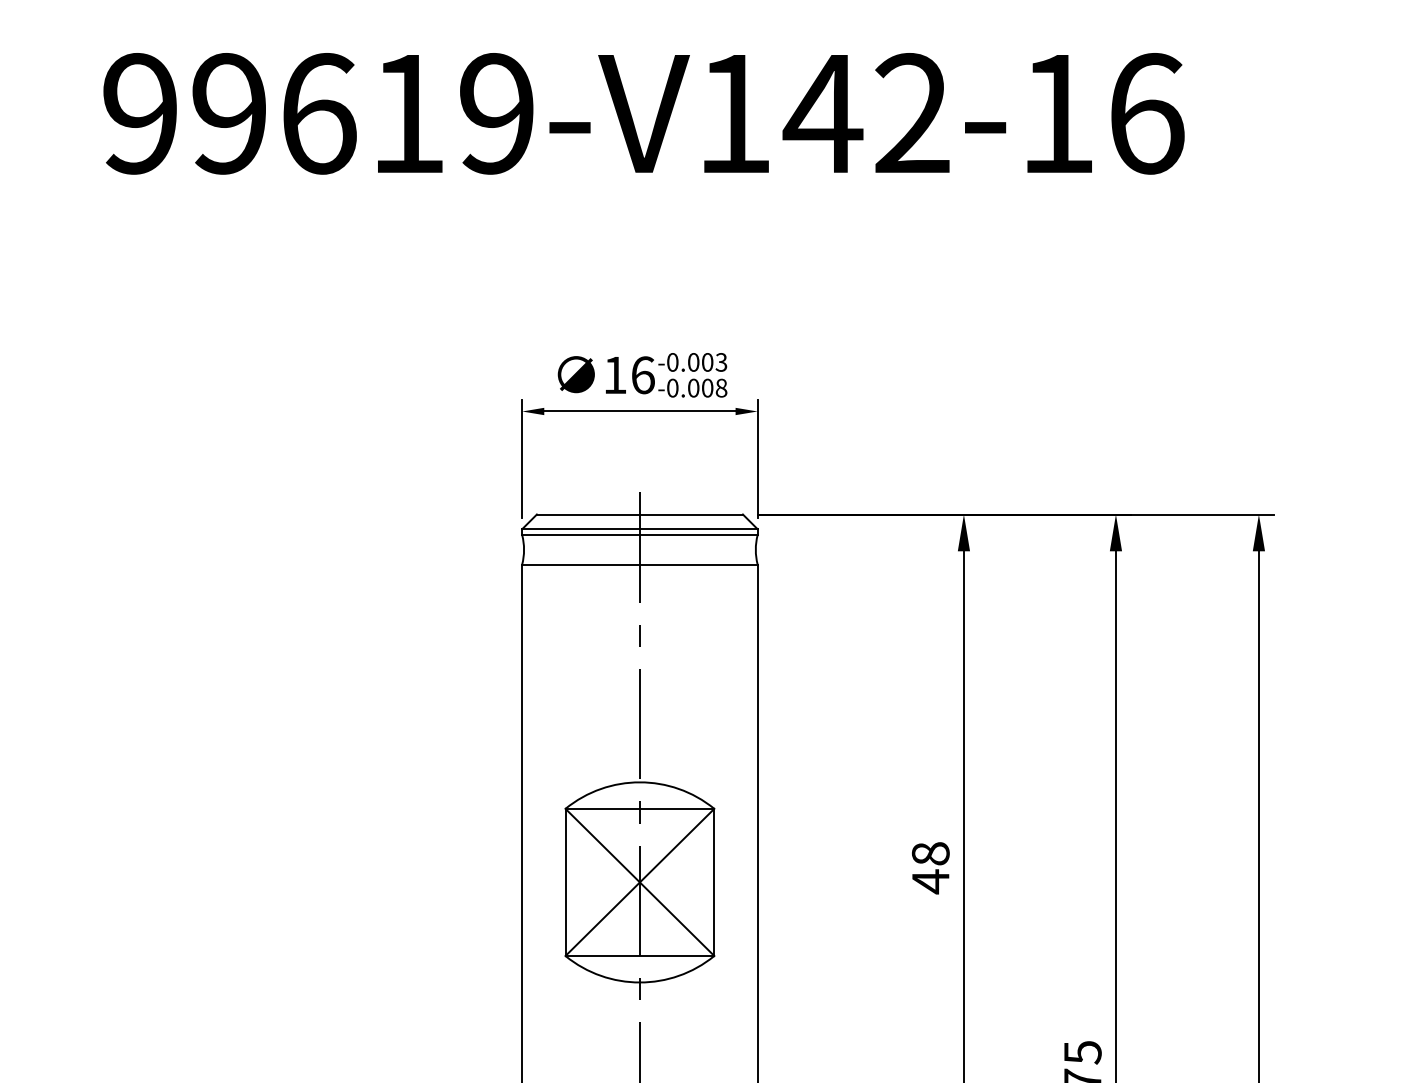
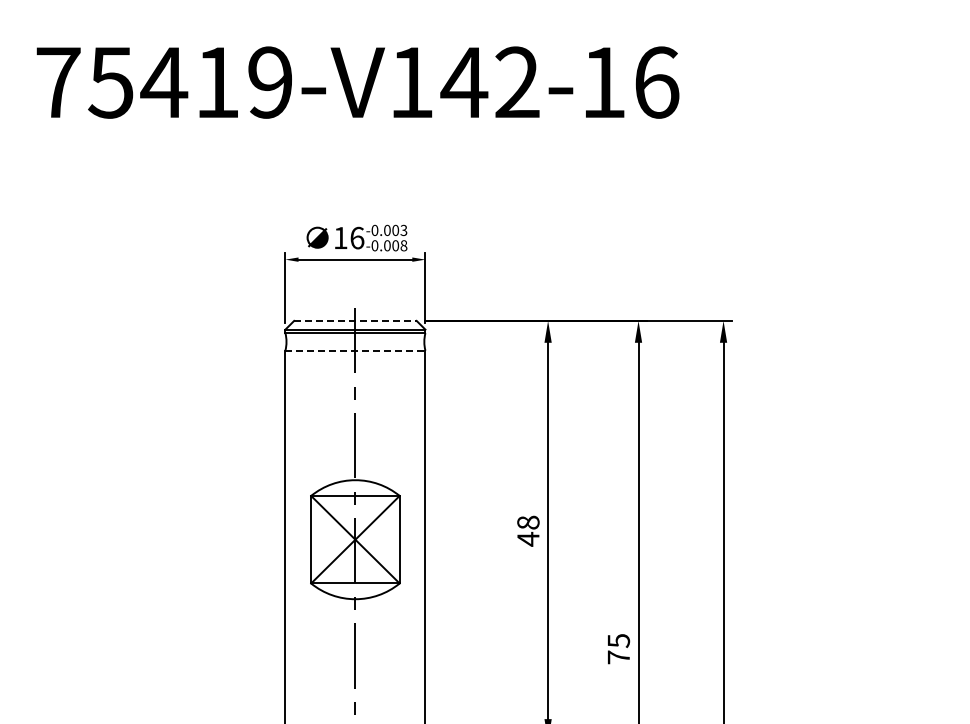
text: (231, 113) -> (112, 82), 99619-V142-16 -> 75419-V142-16
line: (640, 513) -> (355, 320), solid -> dashed
line: (640, 564) -> (355, 350), solid -> dashed

